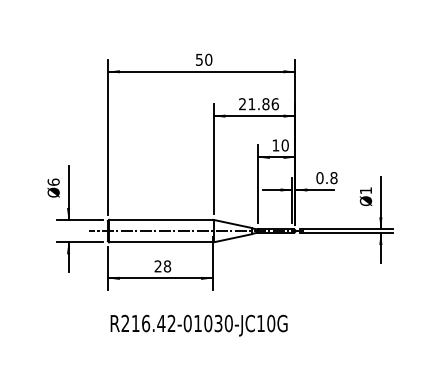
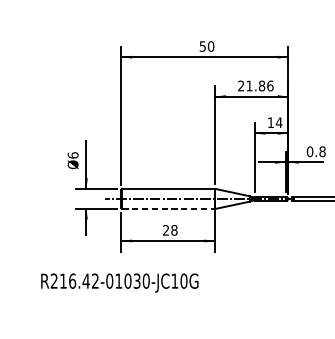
text: (284, 145) -> (278, 122), 10 -> 14
line: (161, 242) -> (169, 209), solid -> dashed
text: (198, 325) -> (119, 282), moved

